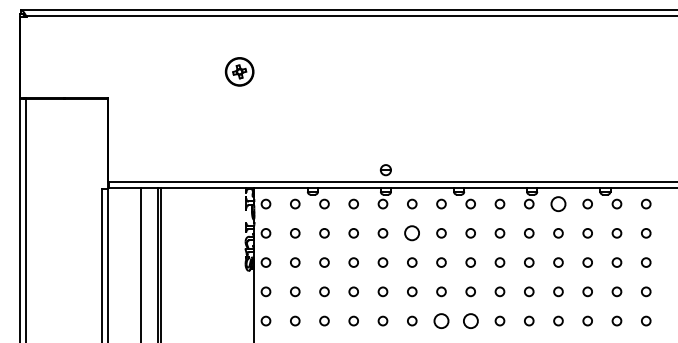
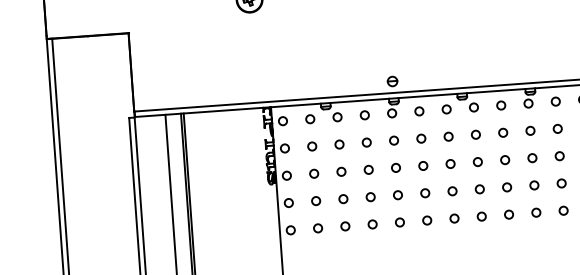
circle: (558, 203) -> (555, 101), size x0.62
circle: (412, 233) -> (421, 138), size x0.62
circle: (441, 320) -> (454, 218), size x0.62
circle: (470, 320) -> (481, 216), size x0.62

